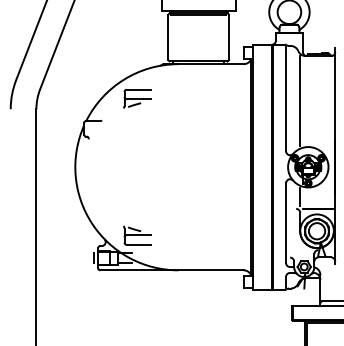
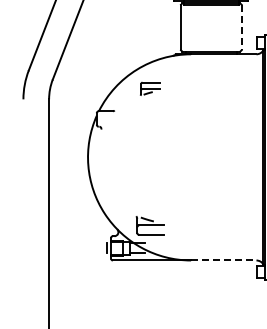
line: (228, 37) -> (241, 27), solid -> dashed
part: (137, 98) -> (150, 88), size x0.7
line: (211, 270) -> (224, 260), solid -> dashed

